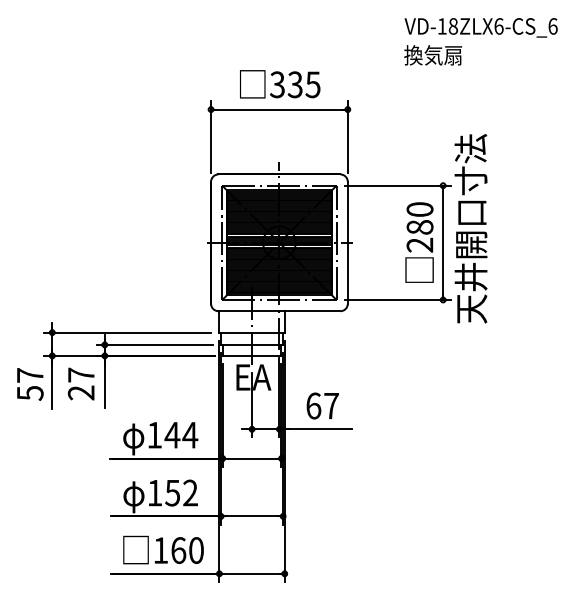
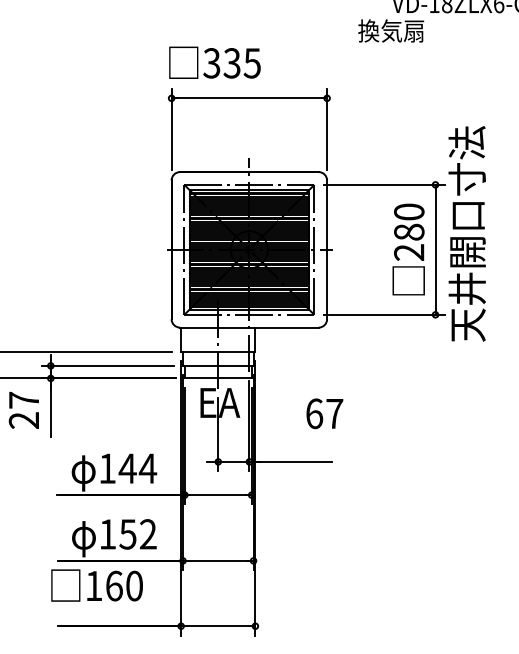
text: (433, 55) -> (391, 31), moved
text: (280, 84) -> (215, 62), moved
text: (322, 405) -> (324, 413), moved
text: (163, 549) -> (97, 584), moved

